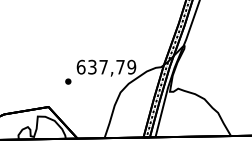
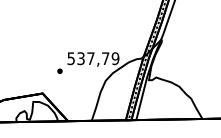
text: (81, 67) -> (71, 58), 637,79 -> 537,79

